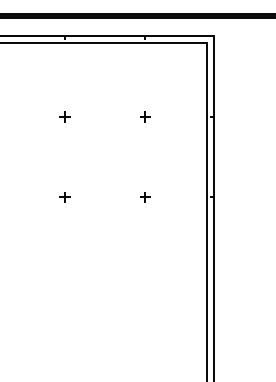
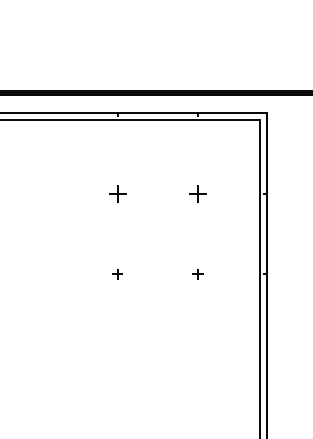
part: (65, 116) -> (117, 193), size x1.6
part: (145, 116) -> (197, 193), size x1.6

